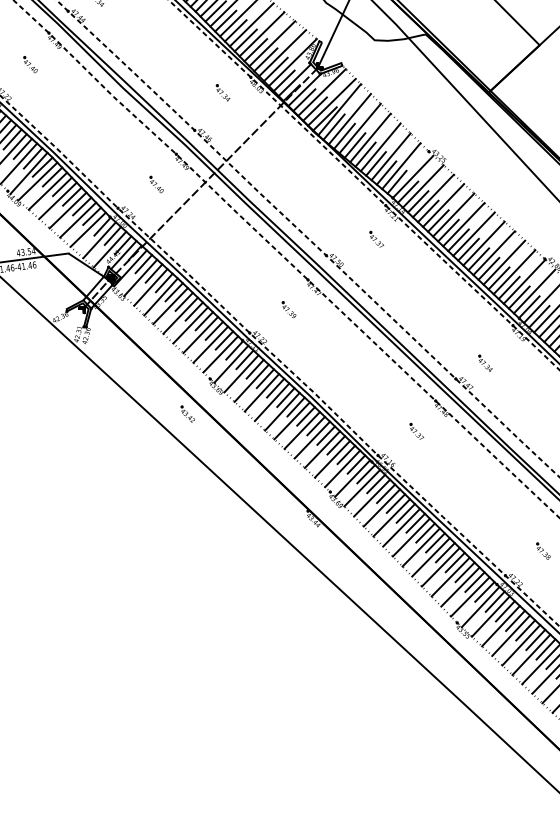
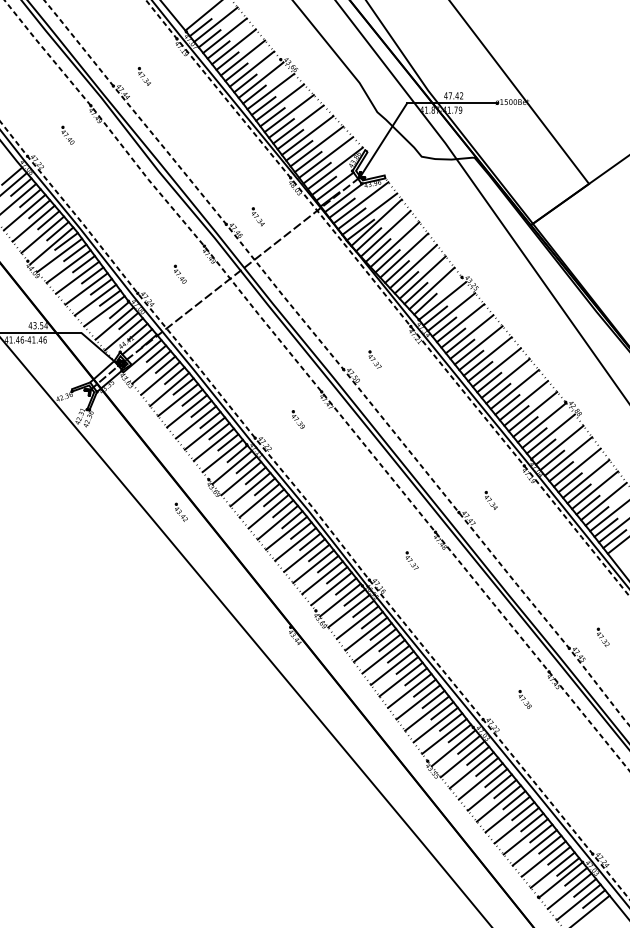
part: (222, 92) -> (257, 216), moved
part: (376, 239) -> (374, 359), moved

